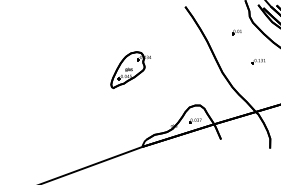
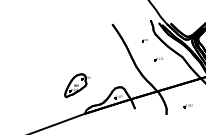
part: (130, 69) -> (77, 85), moved

